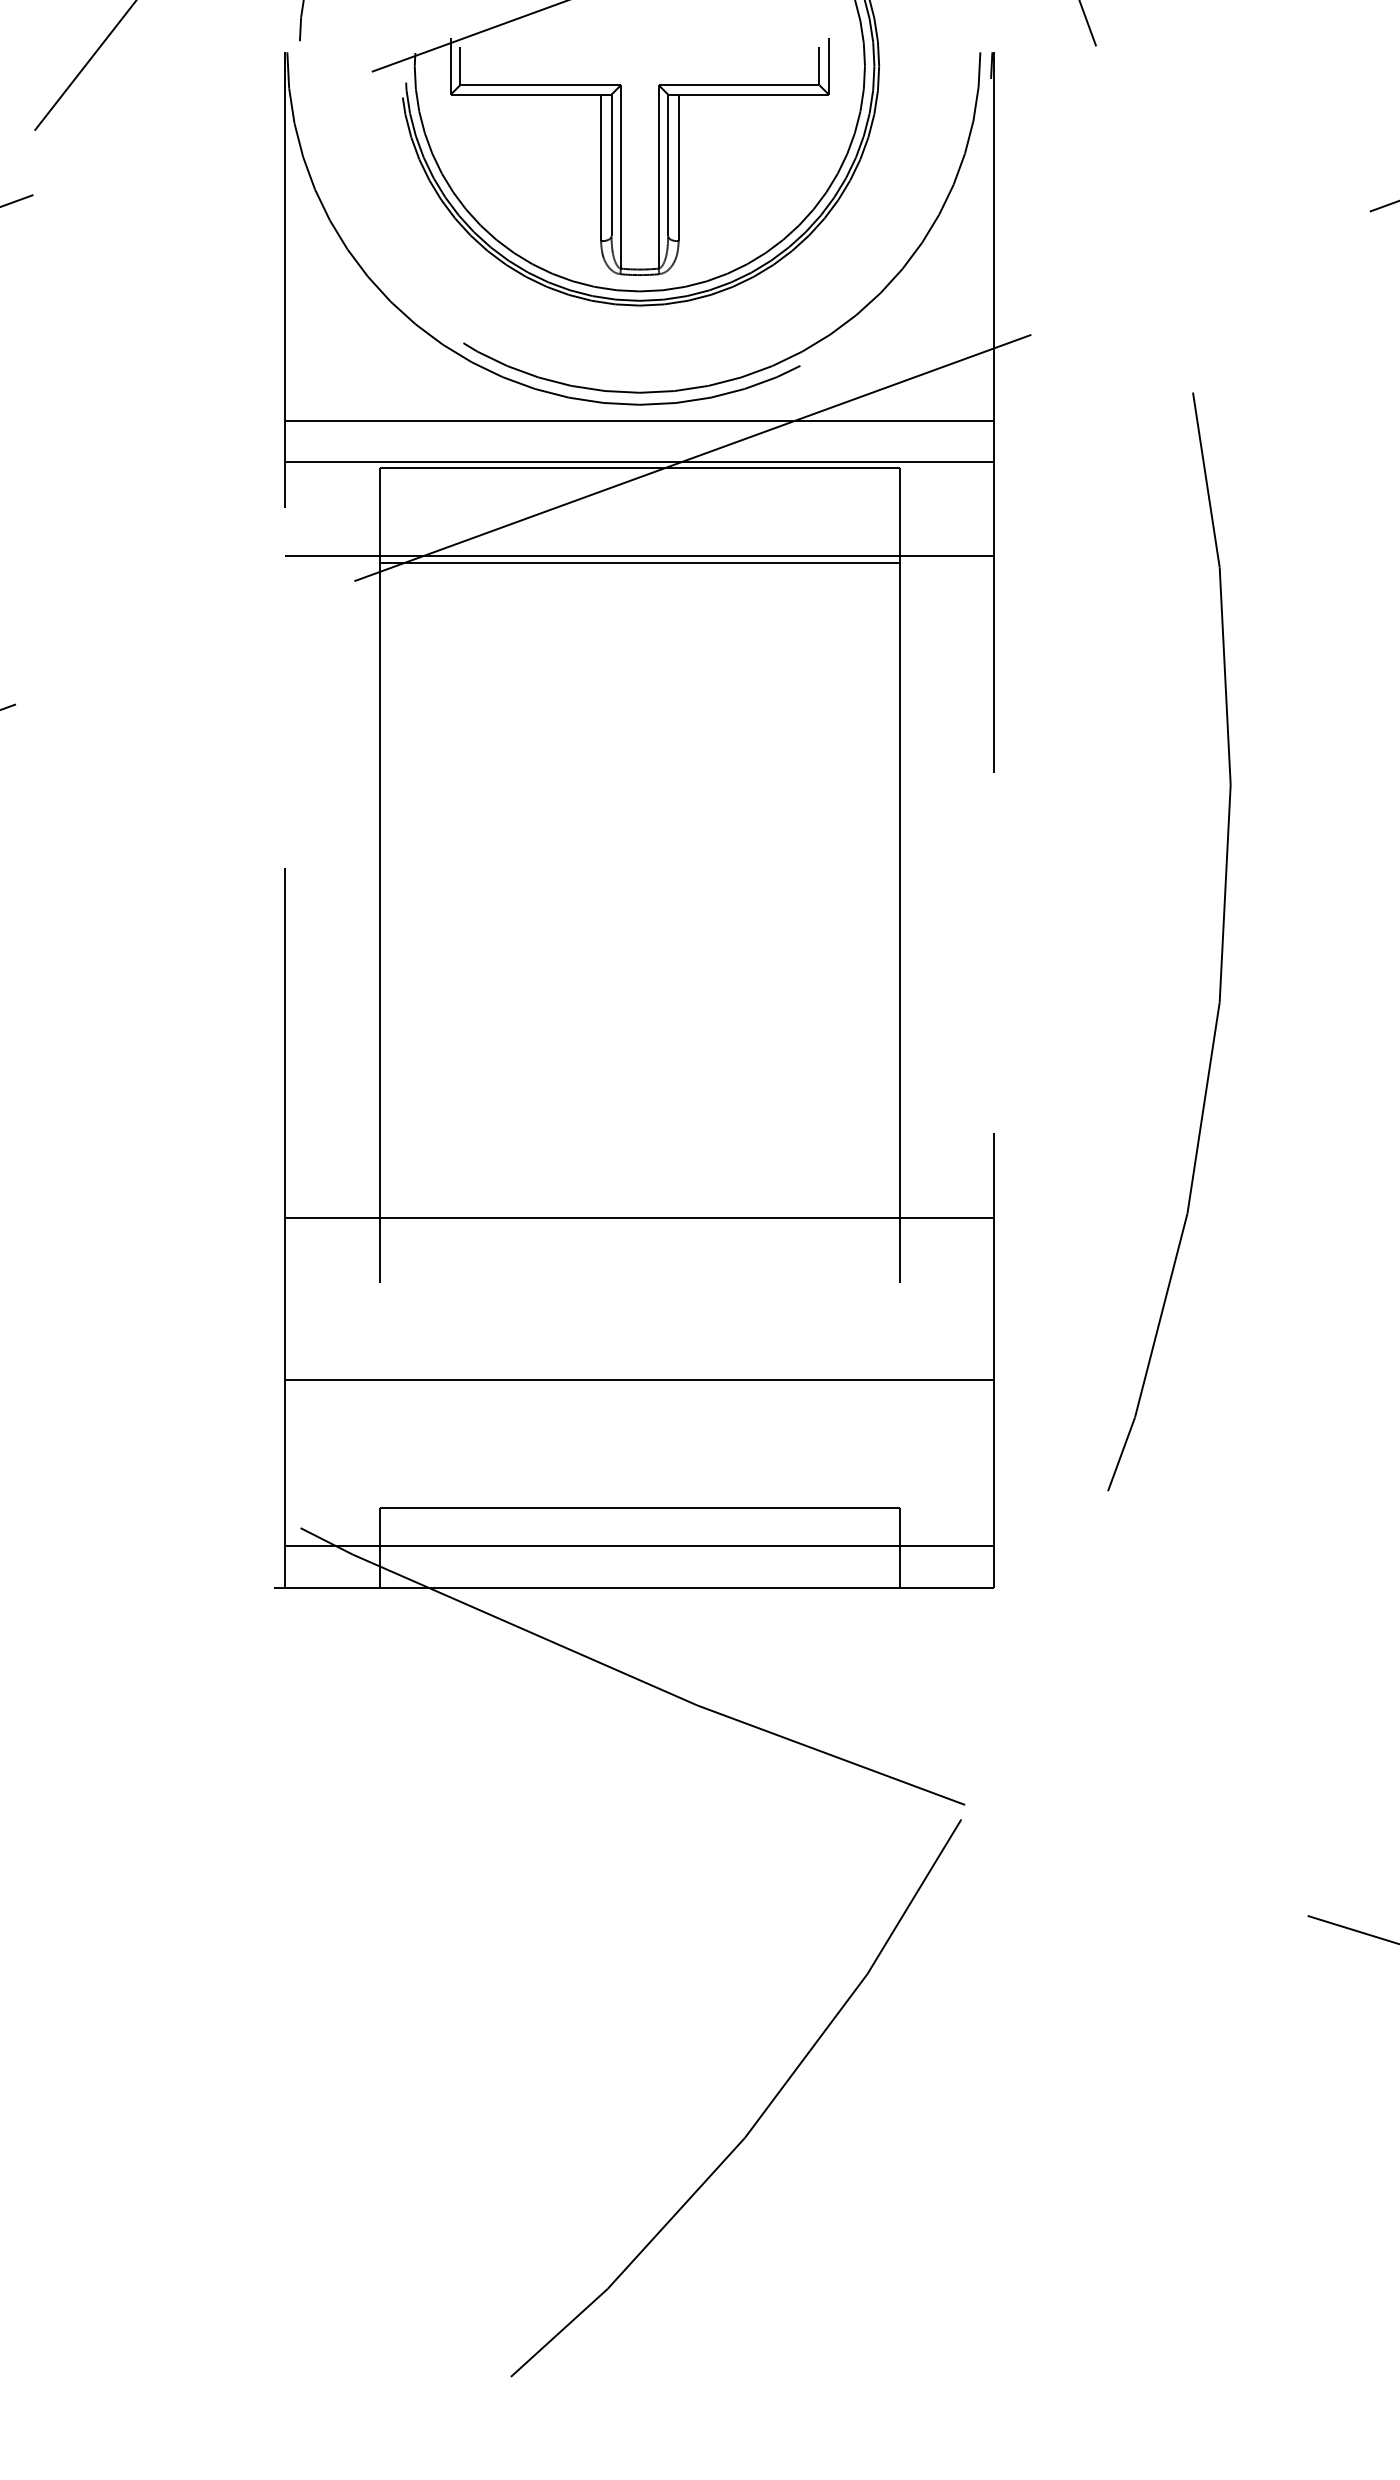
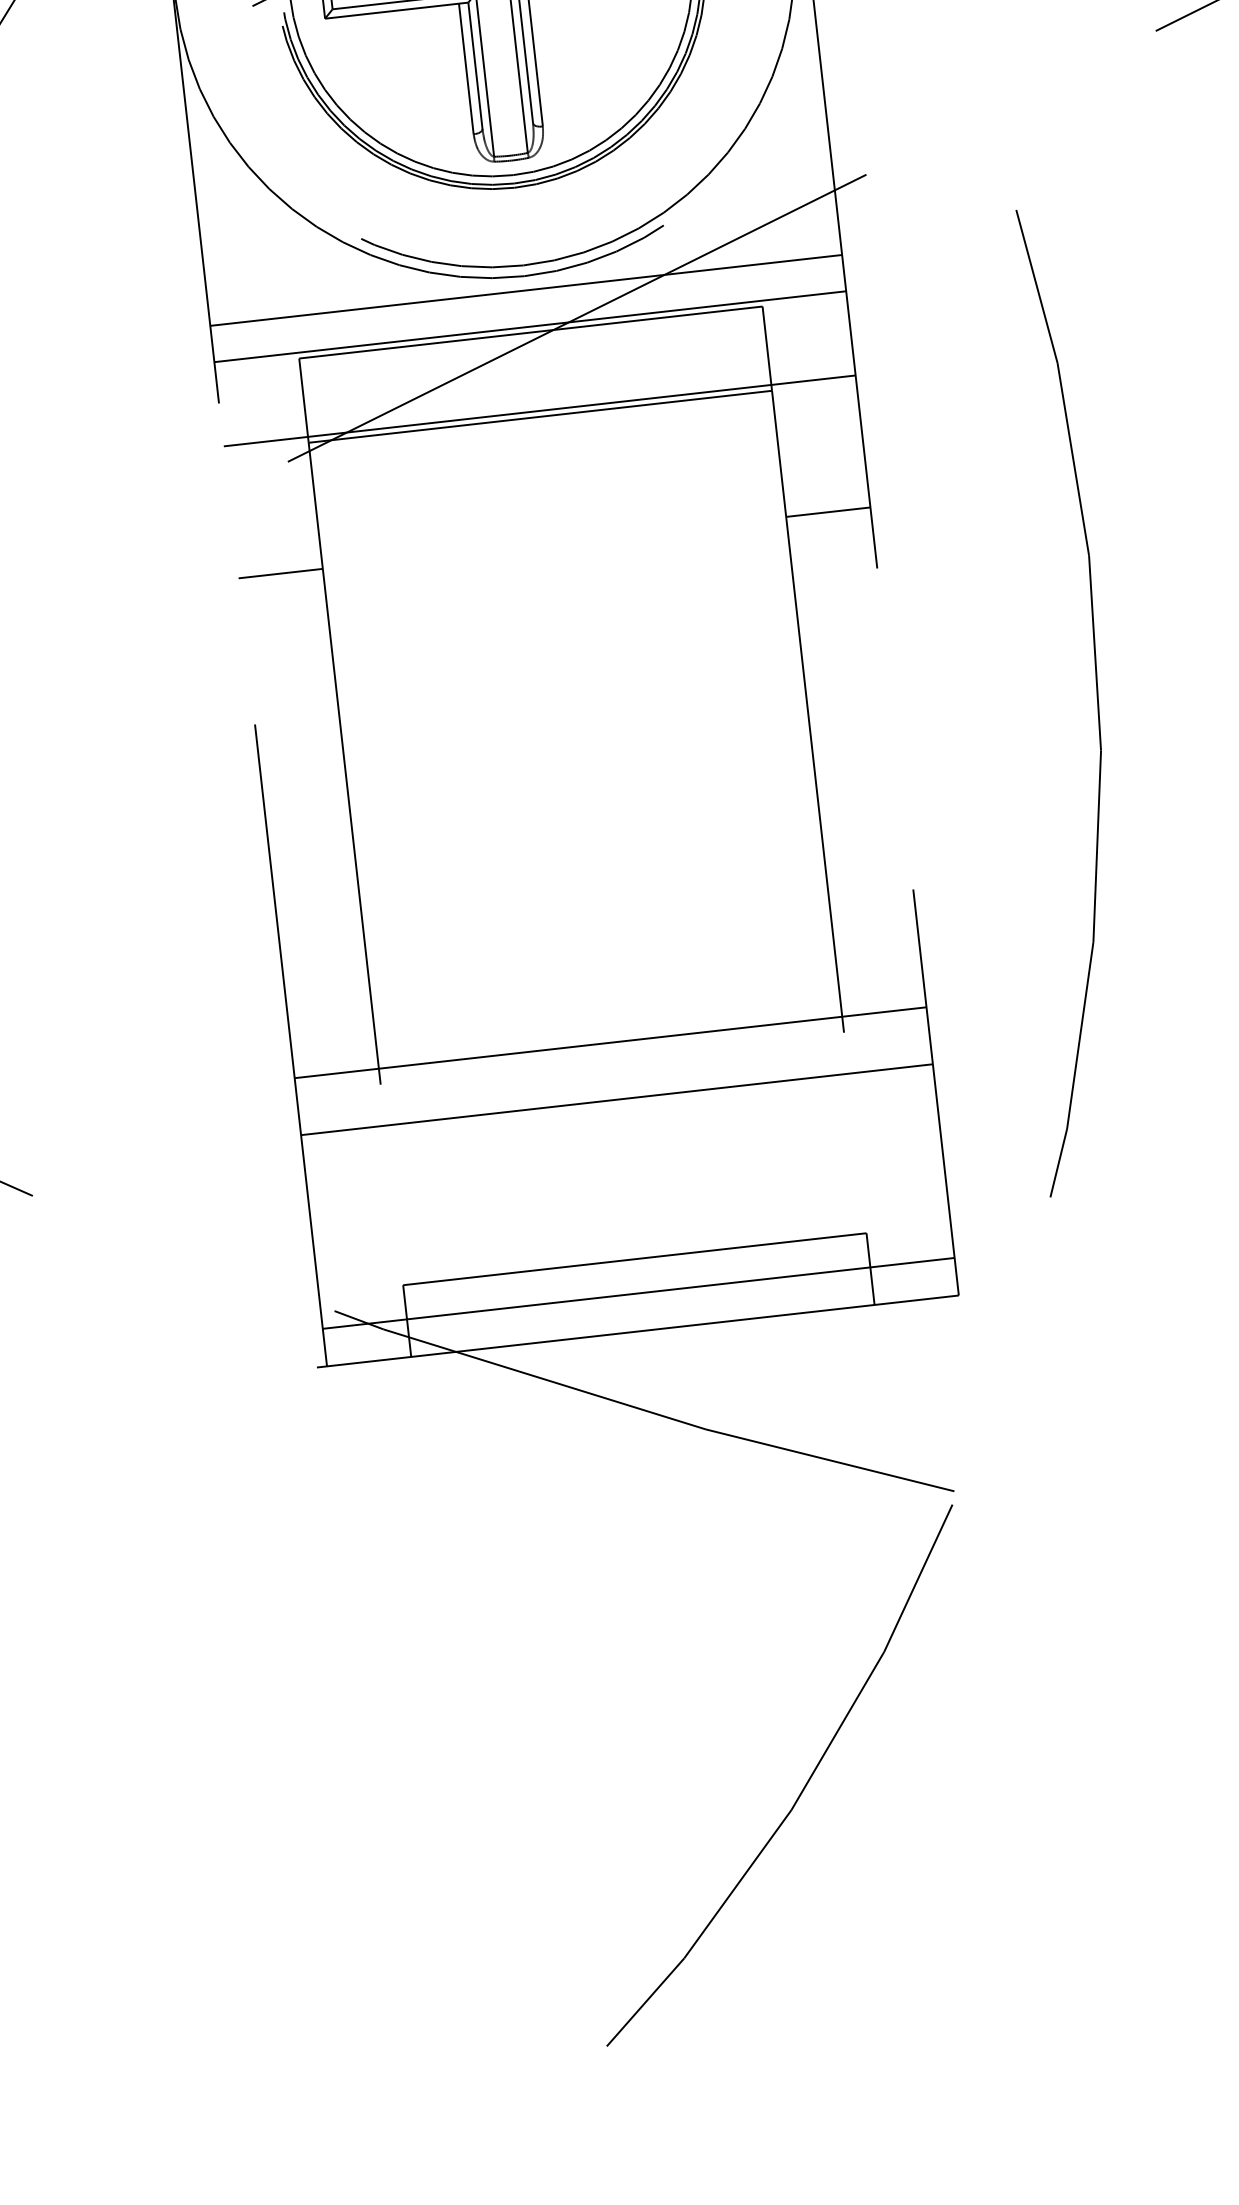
line: (332, 704) -> (280, 573), added
line: (946, 704) -> (827, 512), added
line: (639, 1218) -> (610, 1043), moved
line: (639, 1379) -> (616, 1099), moved

